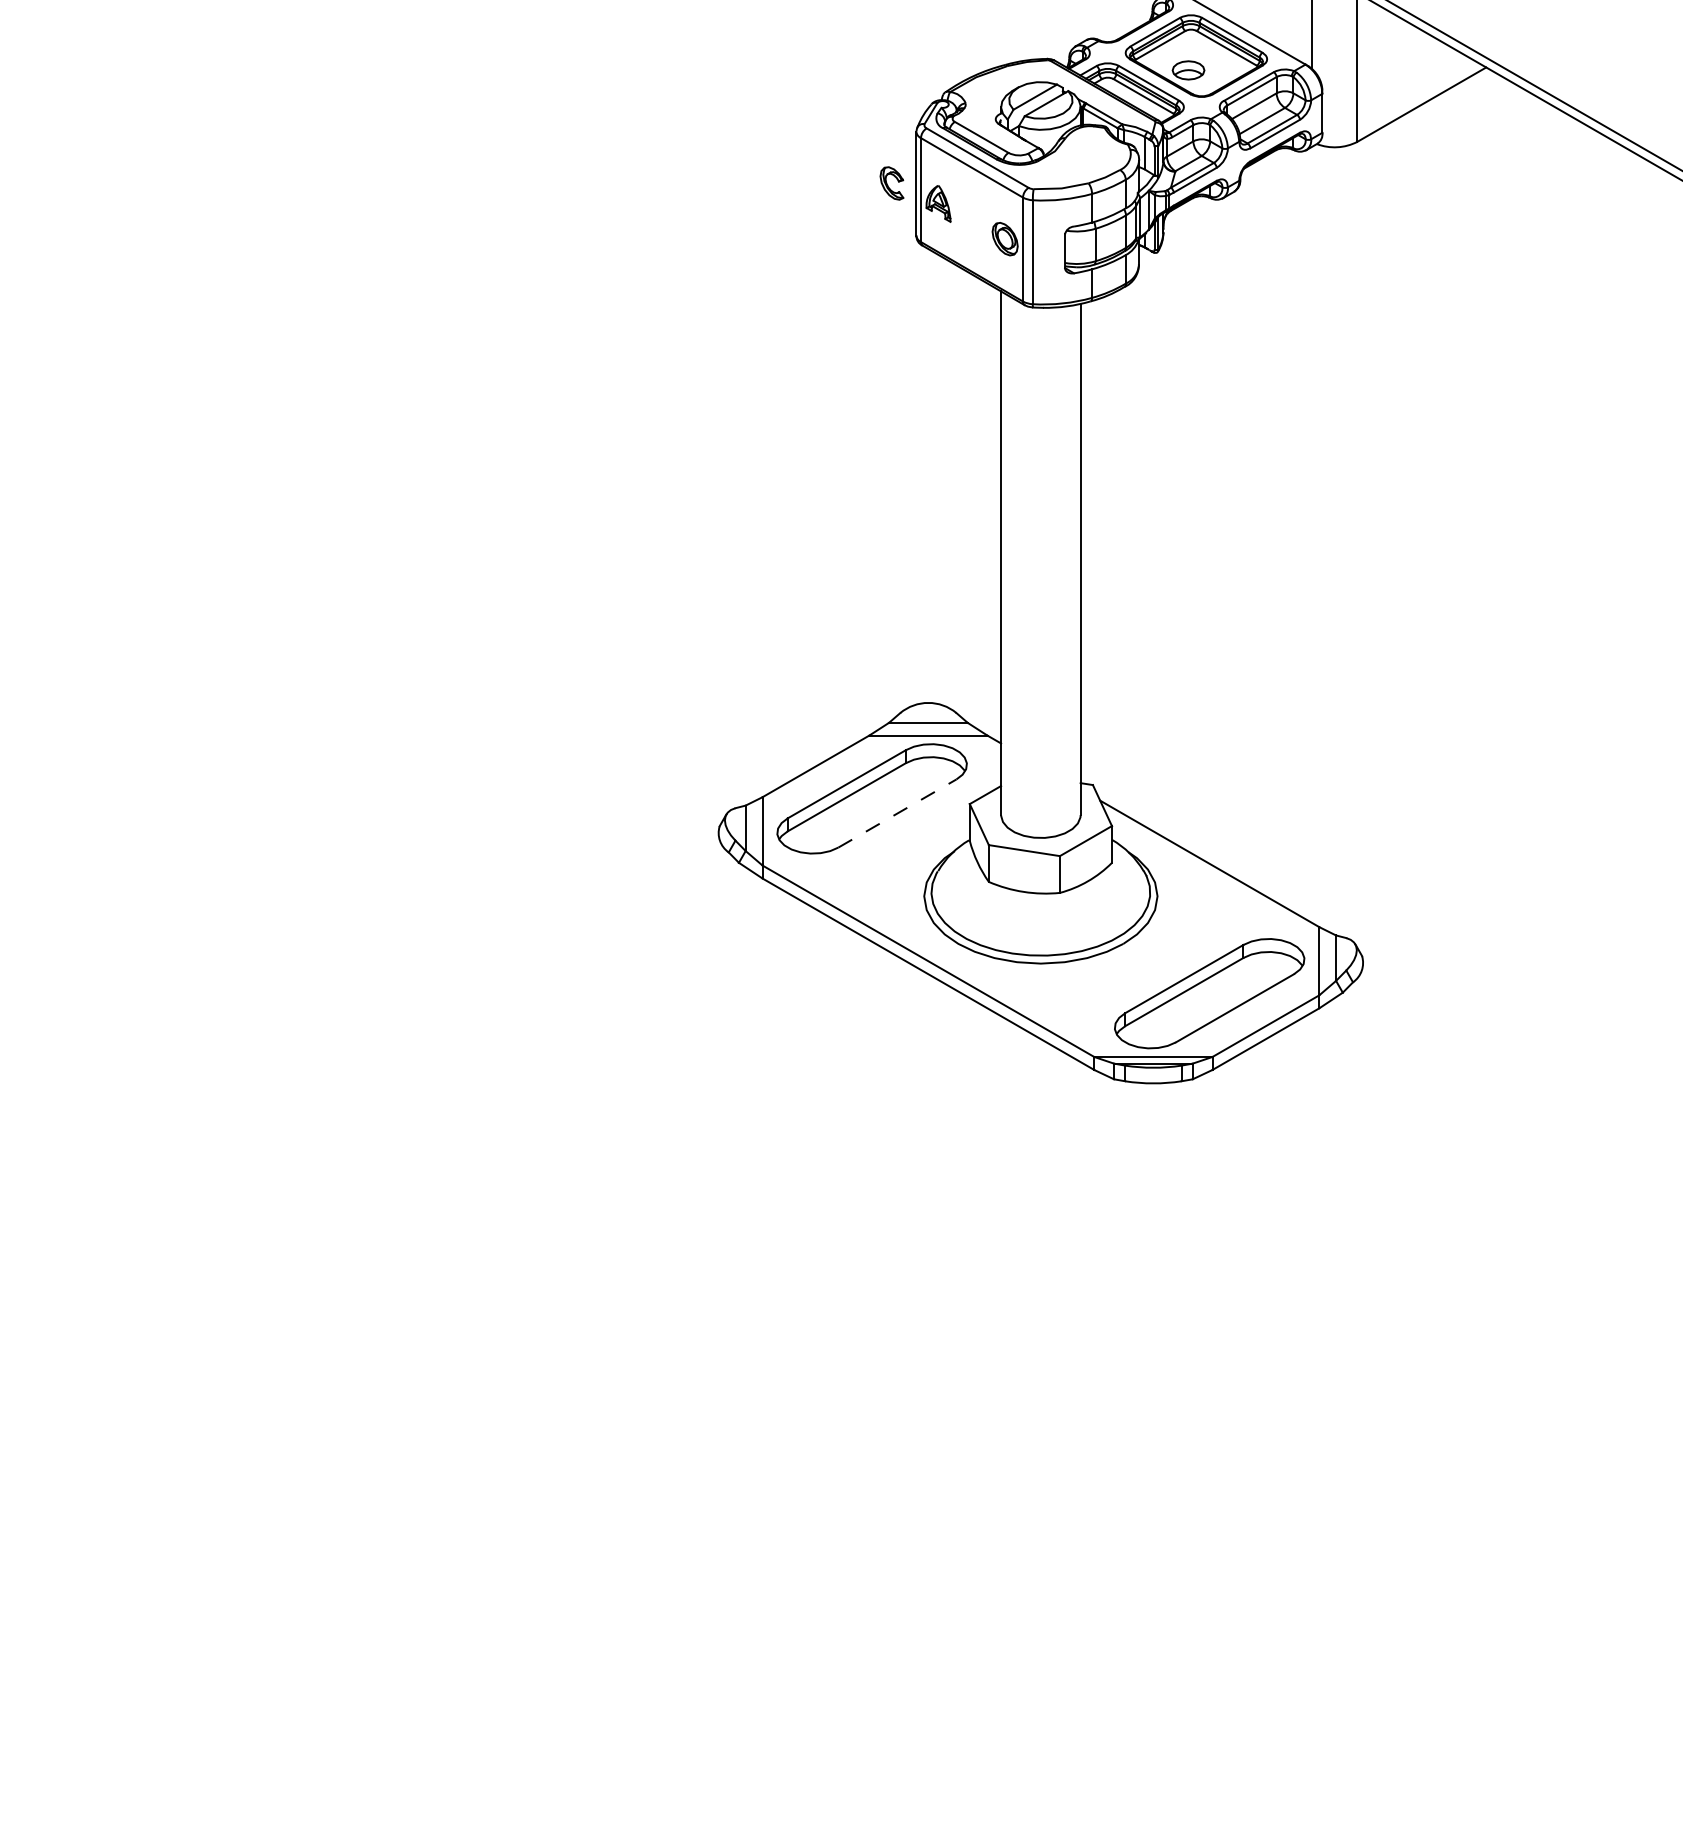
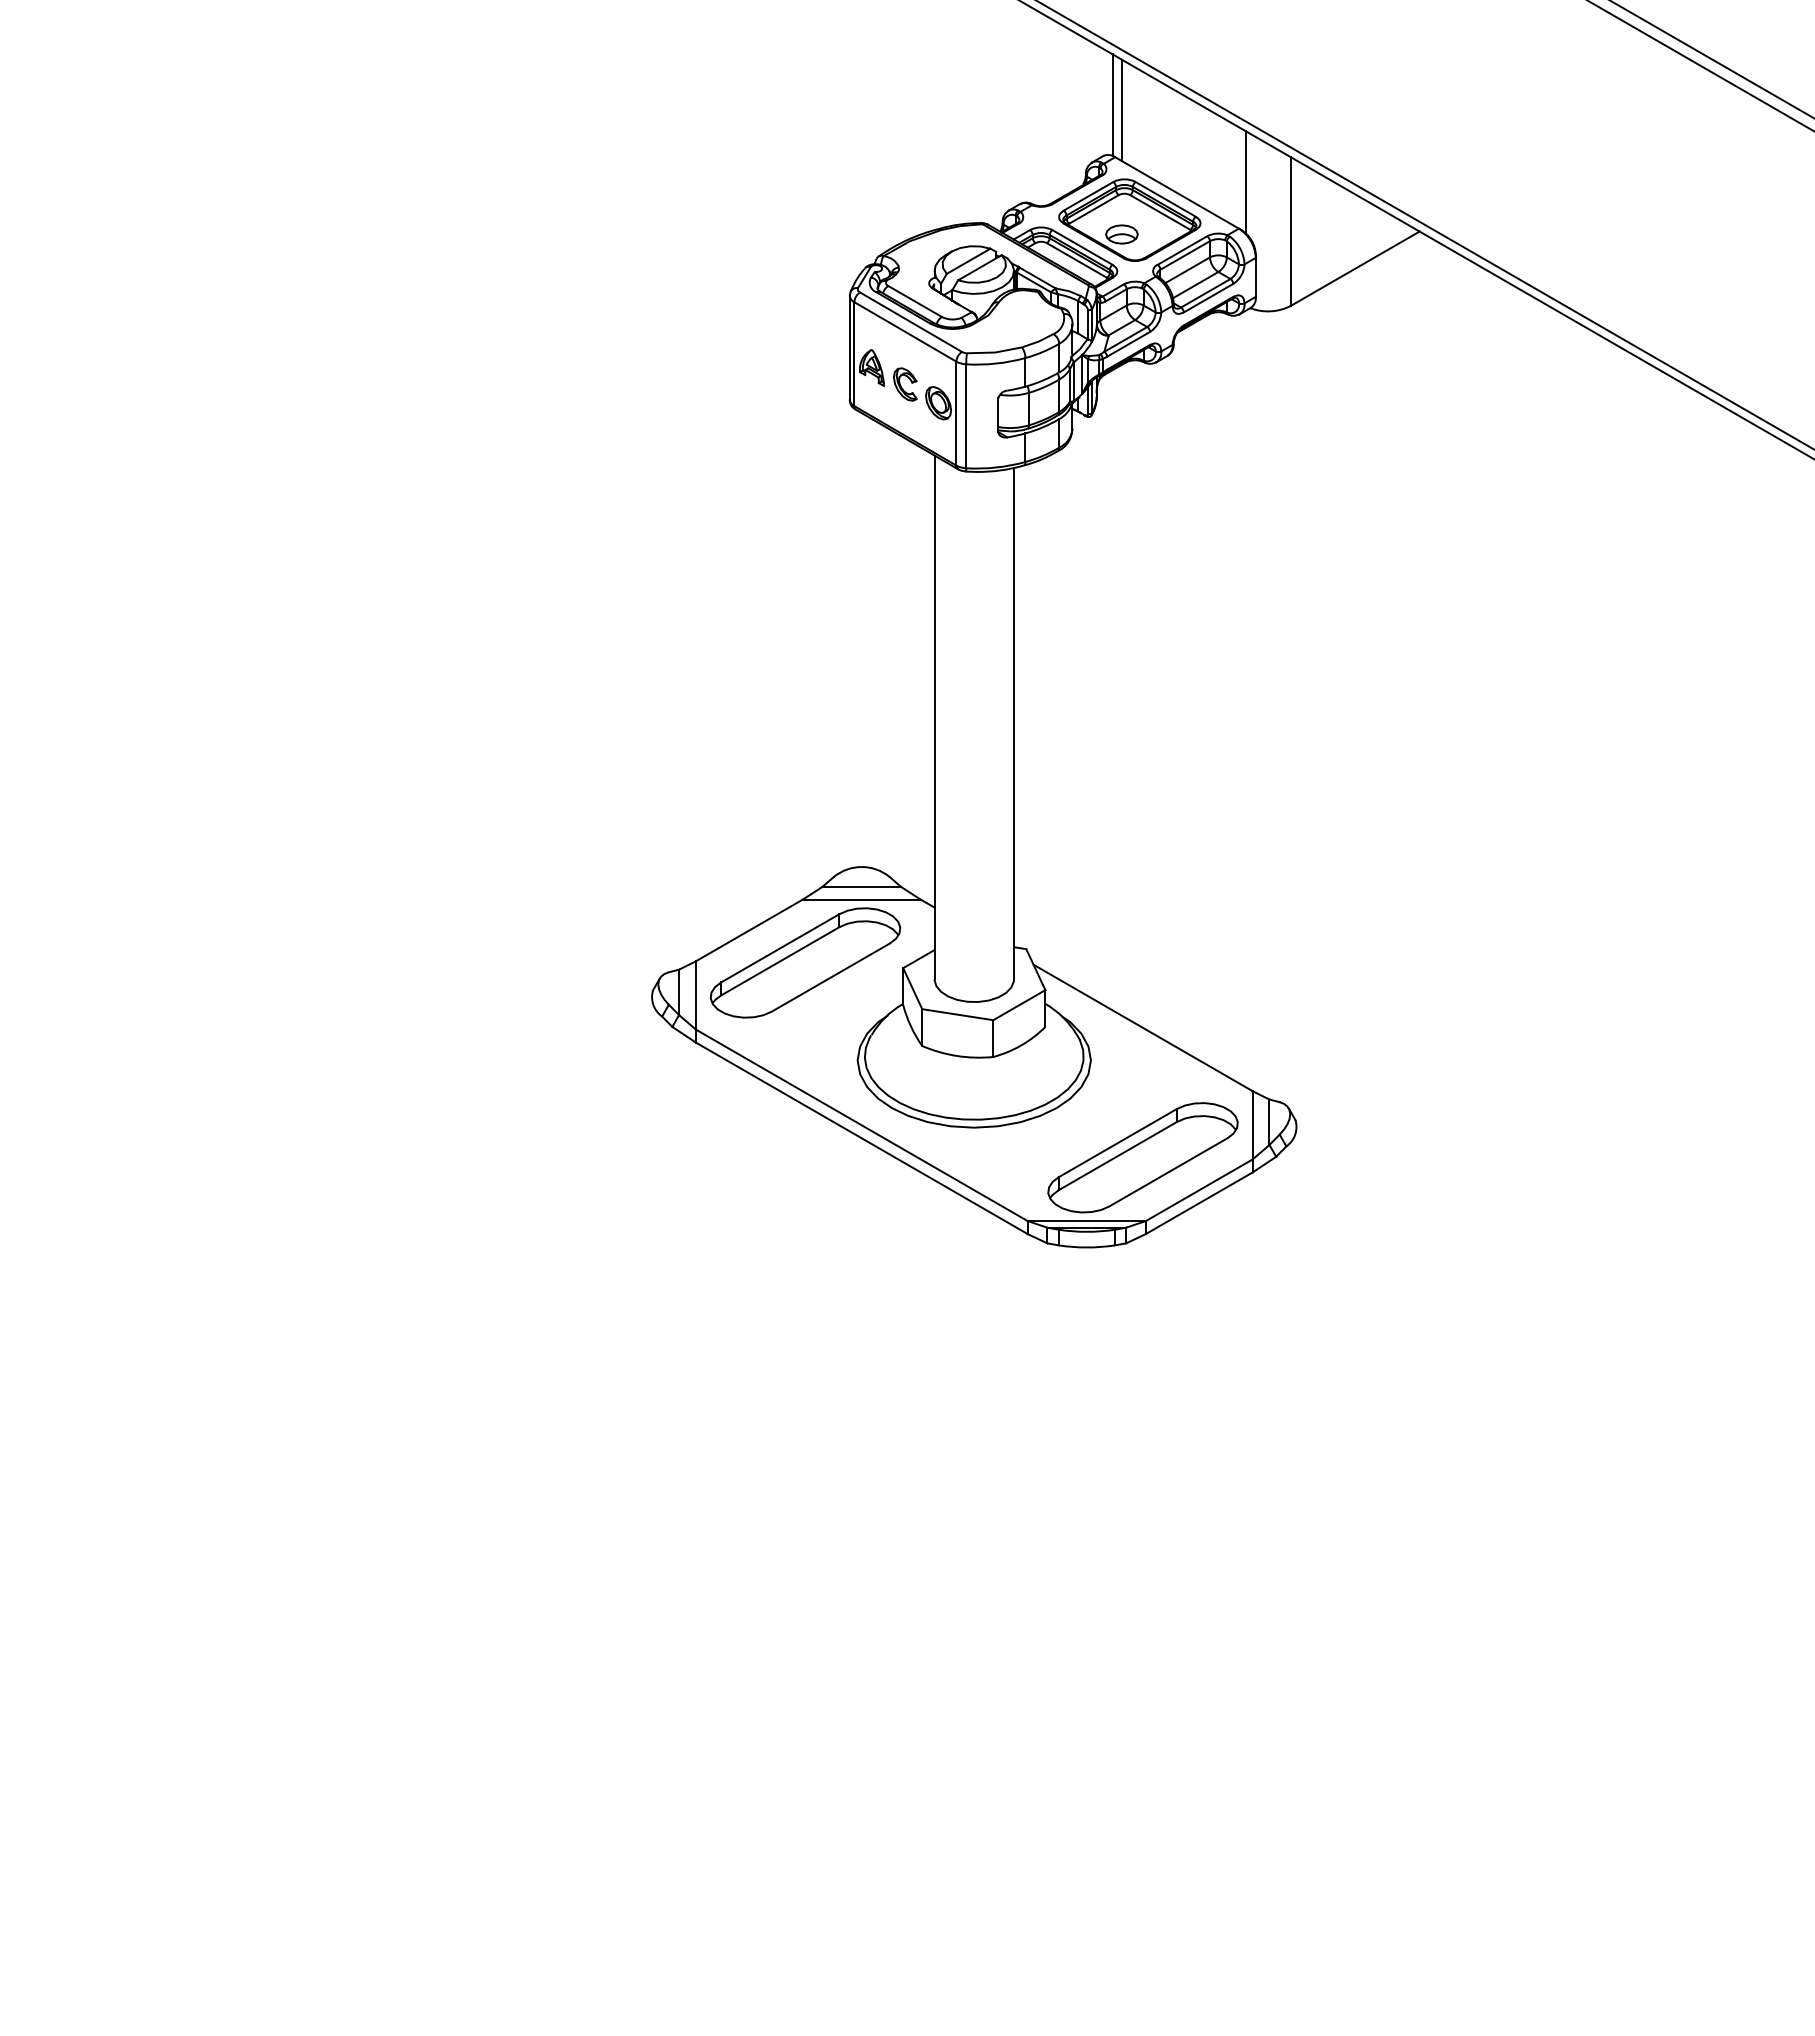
part: (892, 183) -> (905, 384), moved
line: (898, 813) -> (831, 977), dashed -> solid

